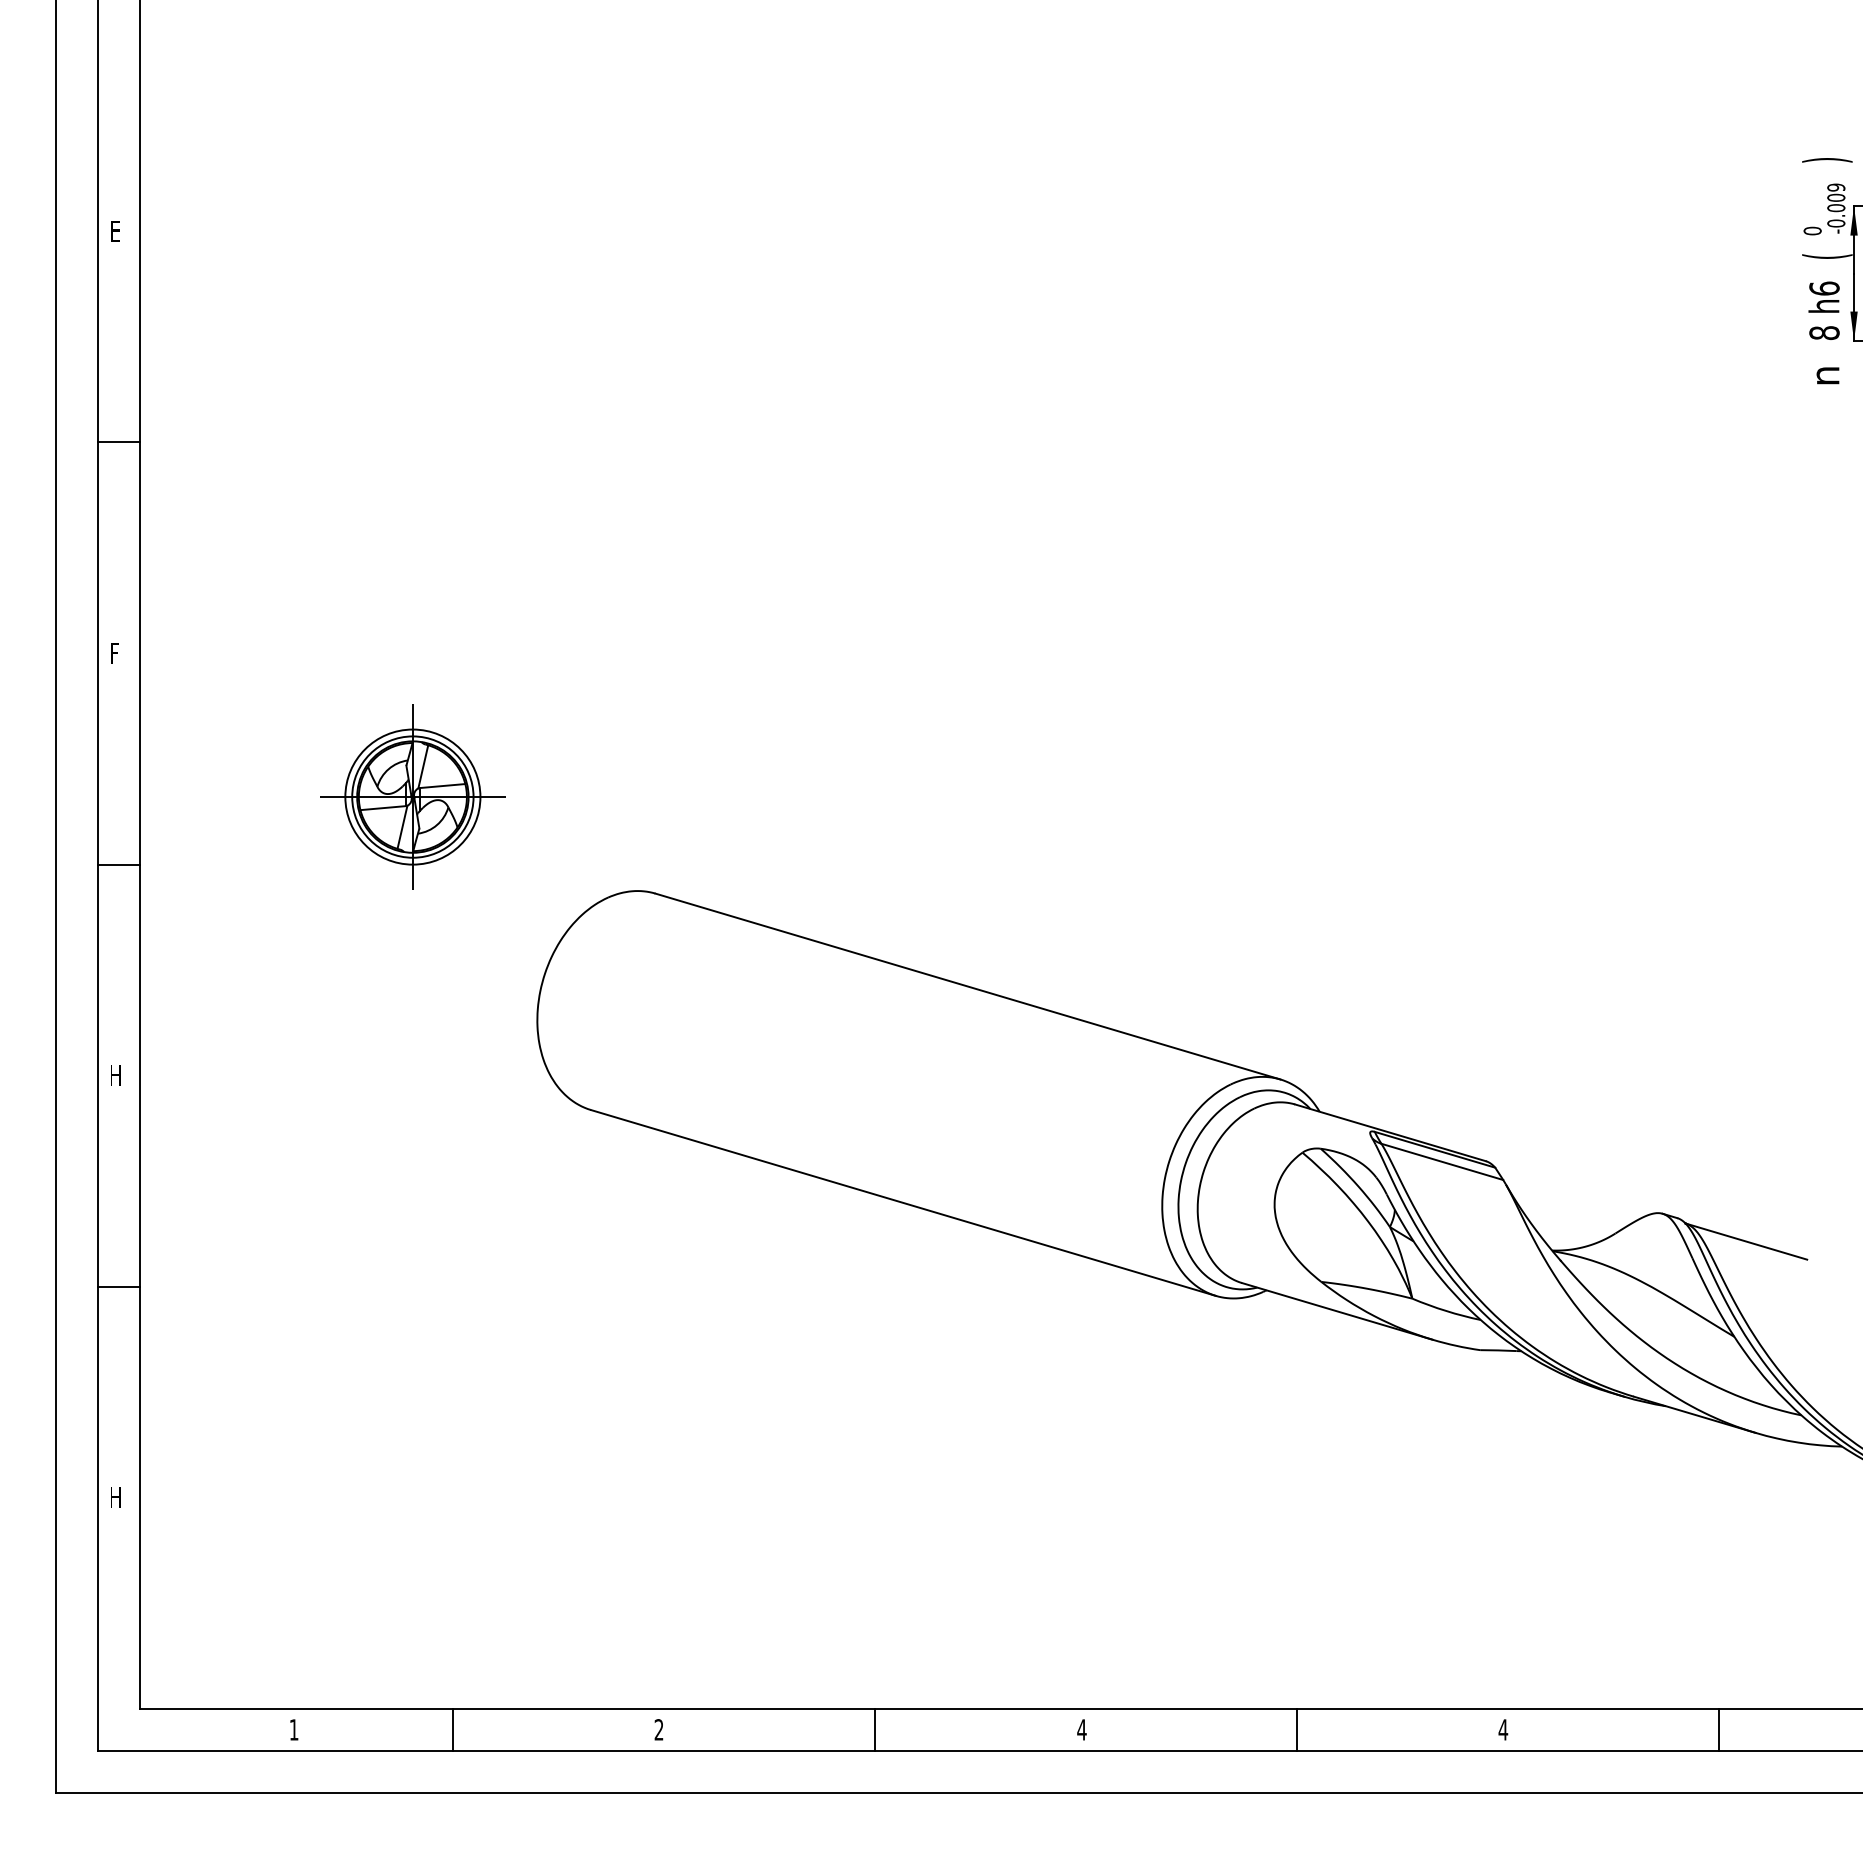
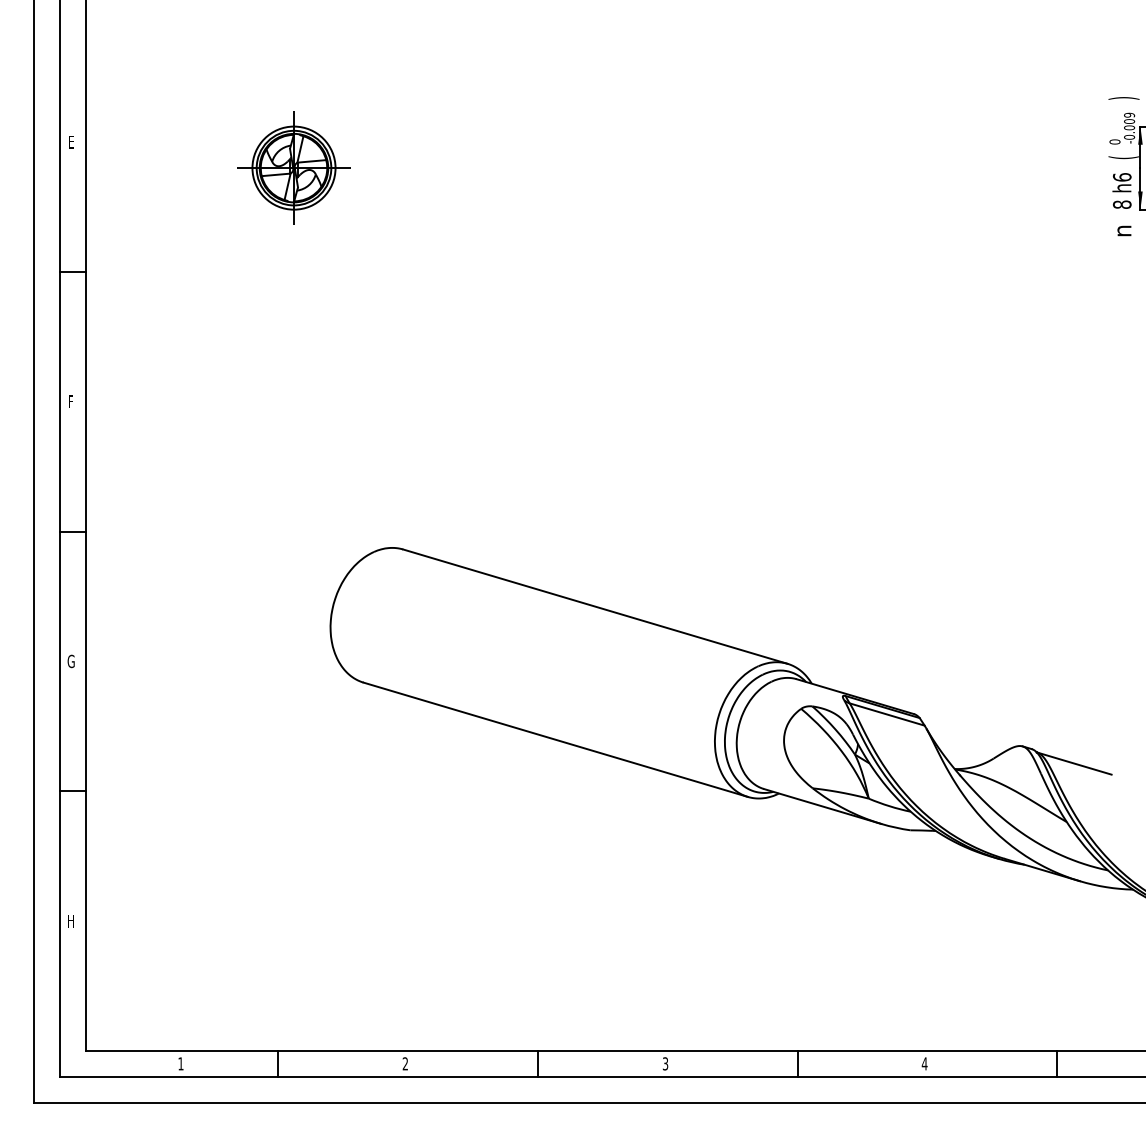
part: (412, 796) -> (293, 167), moved
text: (114, 1075) -> (70, 661), H -> G
text: (1081, 1729) -> (665, 1063), 4 -> 3

